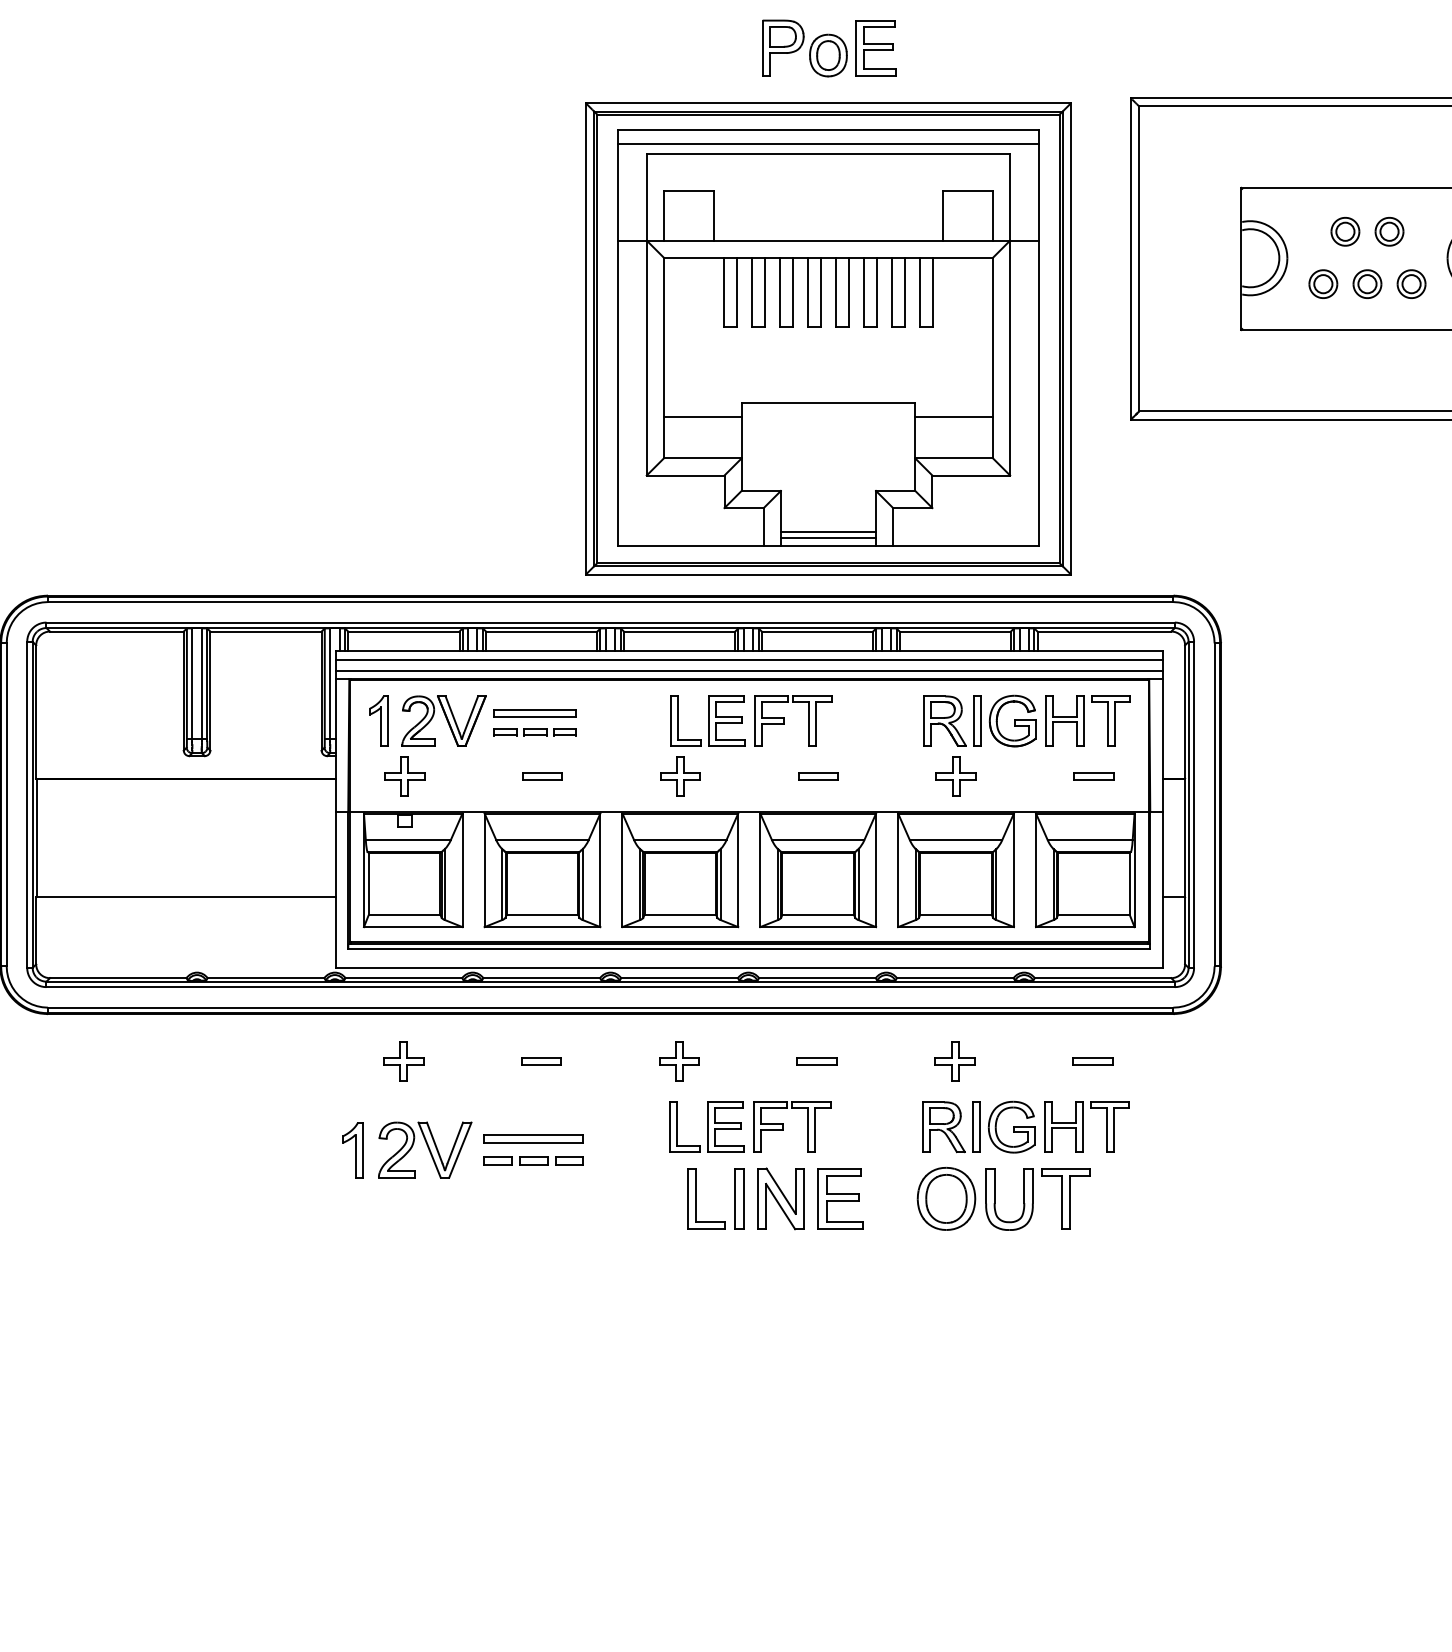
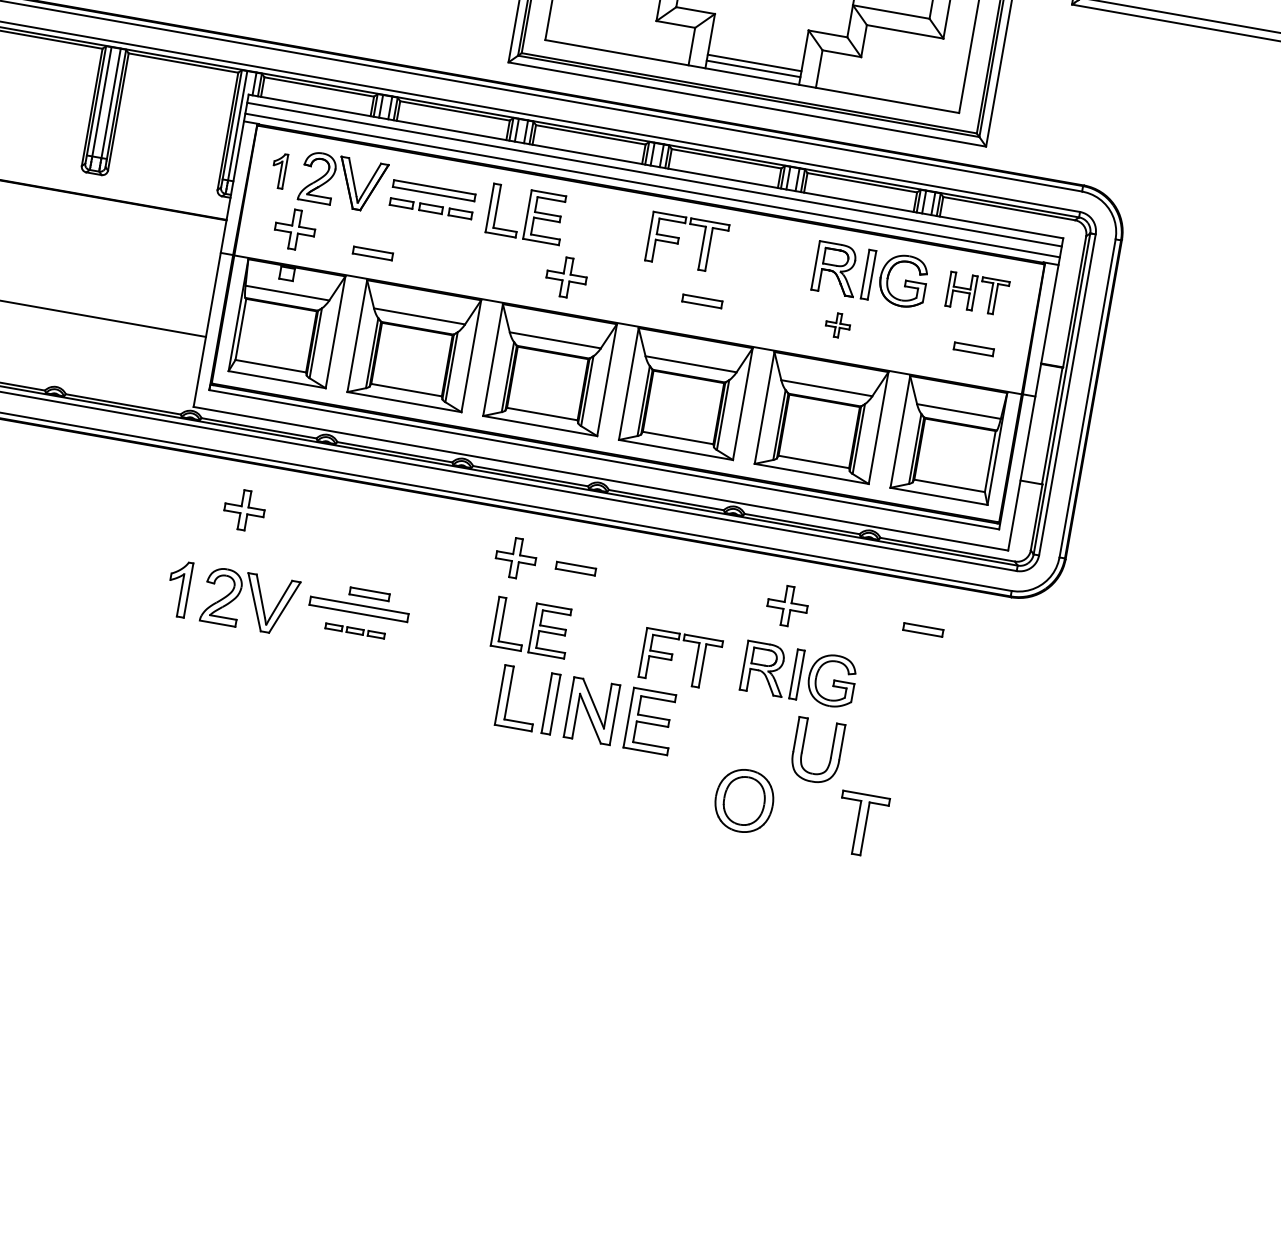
part: (378, 720) -> (278, 170), size x0.7
part: (707, 720) -> (526, 213), moved
part: (1087, 720) -> (977, 293), size x0.7
part: (542, 776) -> (372, 253), moved
part: (955, 776) -> (837, 325), size x0.6
part: (541, 1061) -> (369, 594), moved
part: (816, 1061) -> (575, 568), moved
part: (783, 1126) -> (672, 656), moved
part: (1086, 1126) -> (905, 692), removed
part: (533, 1160) -> (355, 630), size x0.6
part: (946, 1198) -> (744, 800), moved
part: (1065, 1198) -> (861, 824), moved

